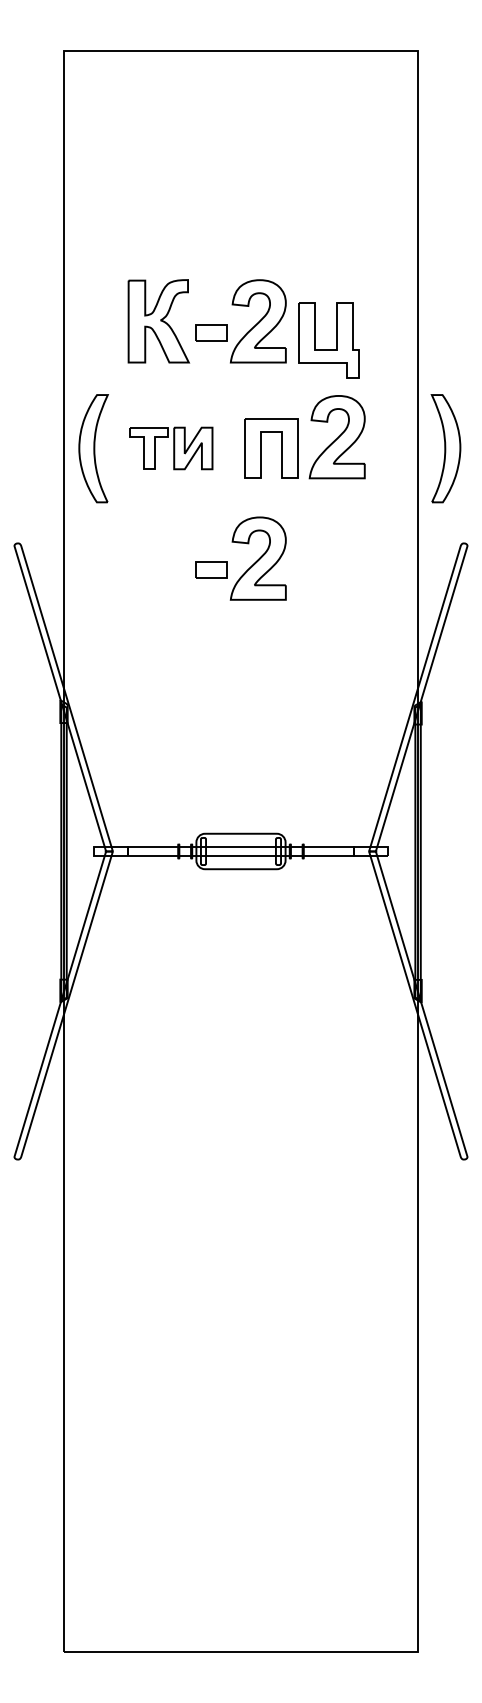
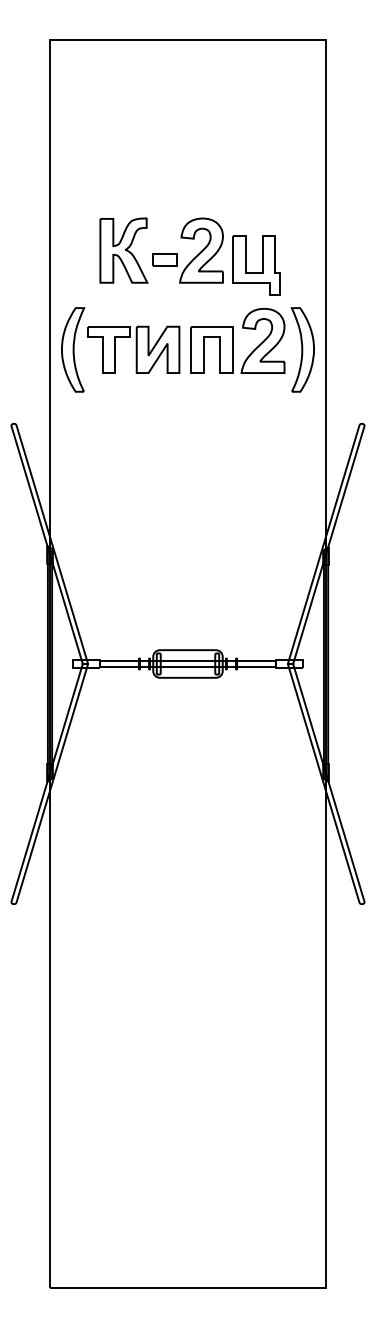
part: (171, 448) -> (133, 349), size x1.43
part: (445, 448) -> (302, 349), moved
part: (249, 567) -> (194, 442), removed

